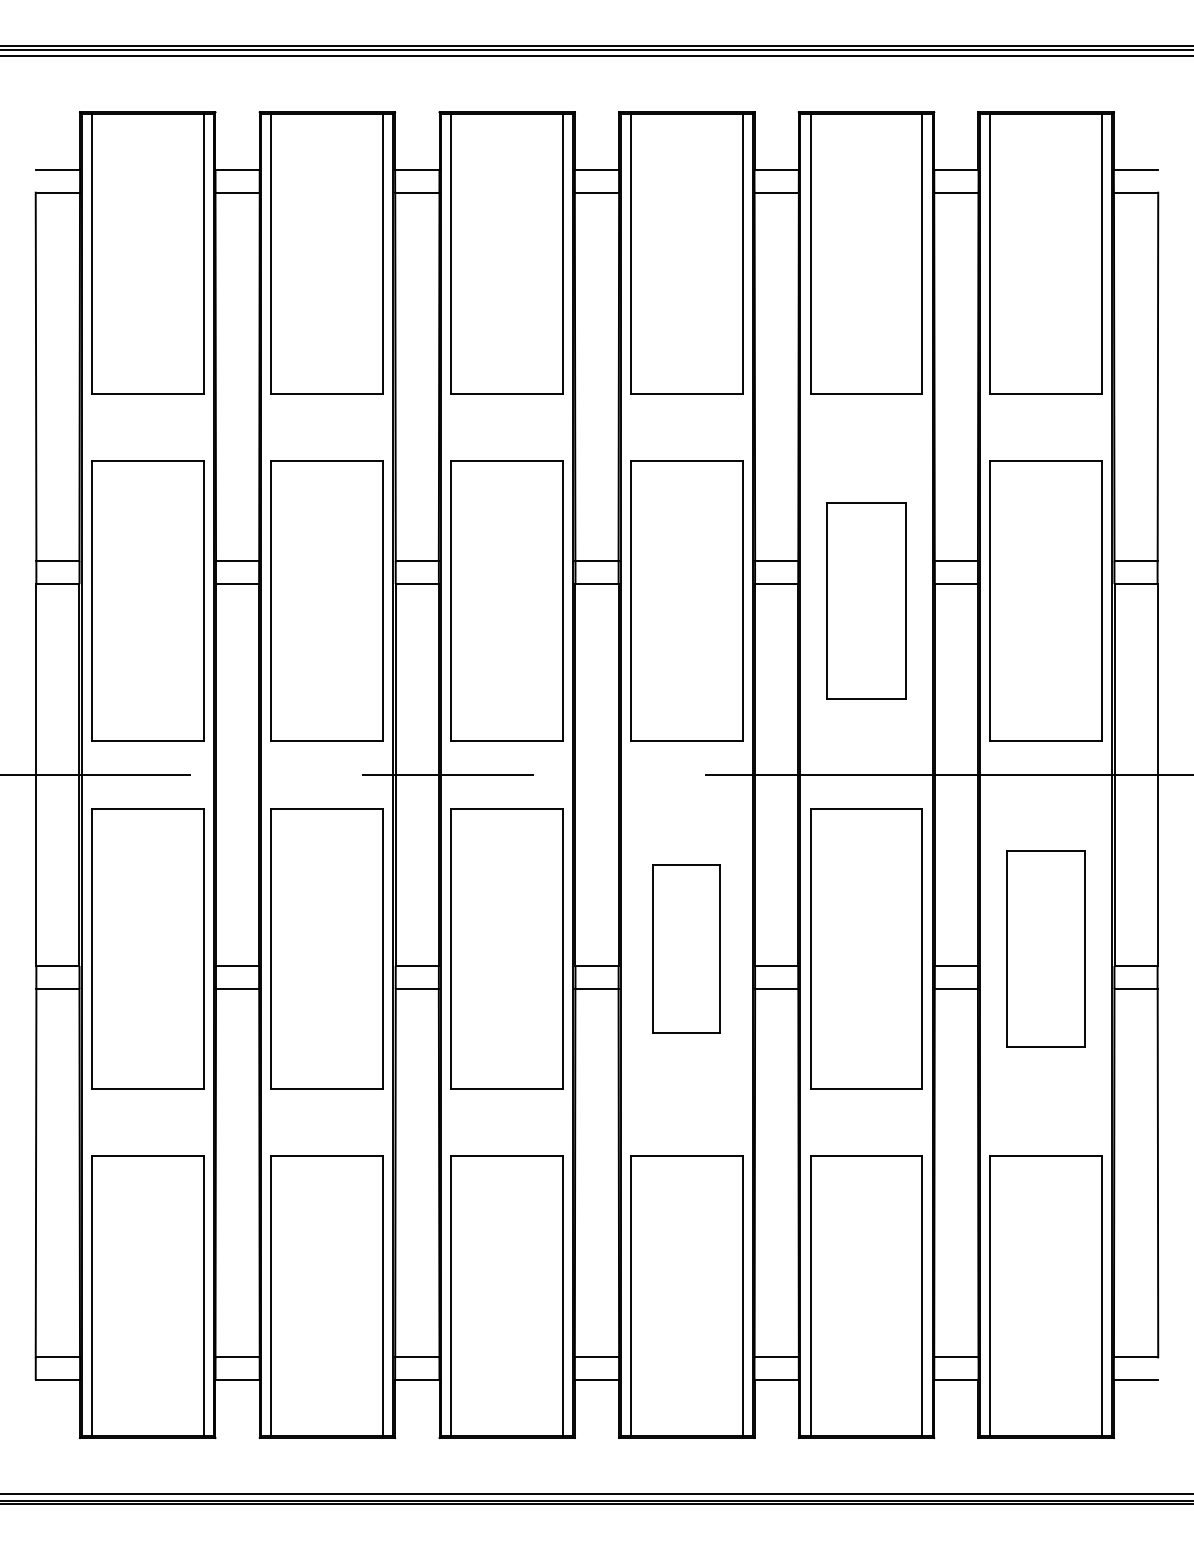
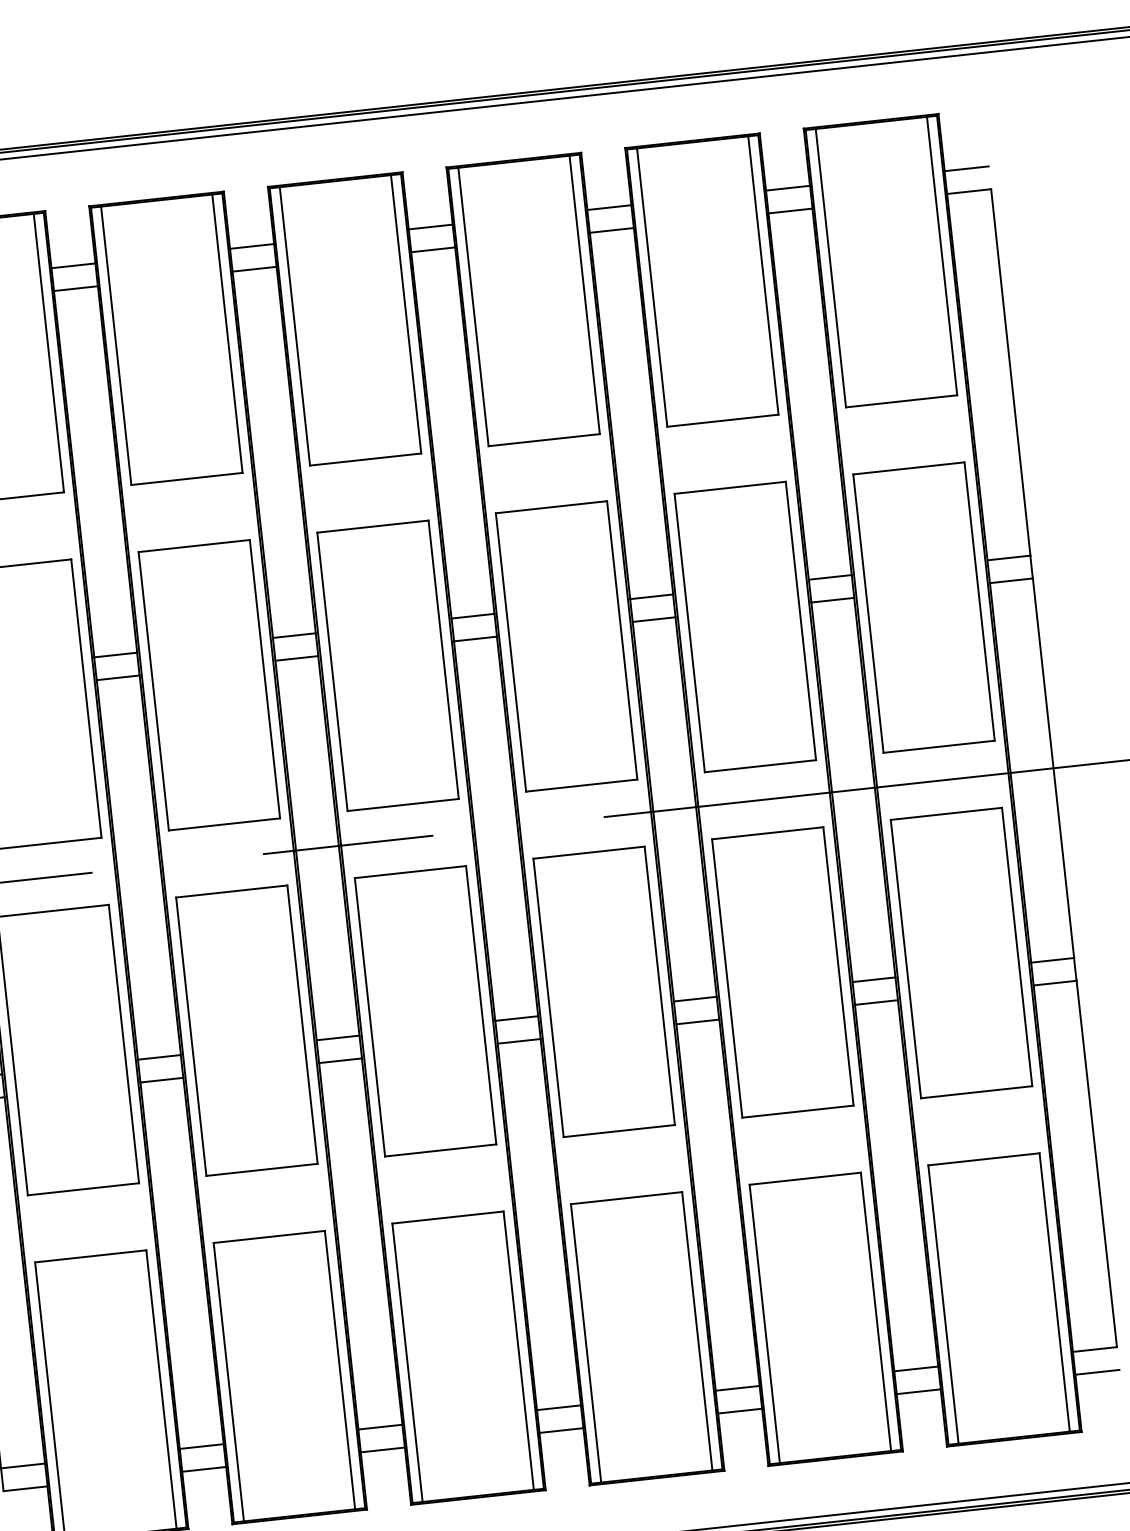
part: (866, 600) -> (745, 626), size x1.43
part: (686, 948) -> (603, 991), size x1.67
part: (1045, 948) -> (960, 952), size x1.43

